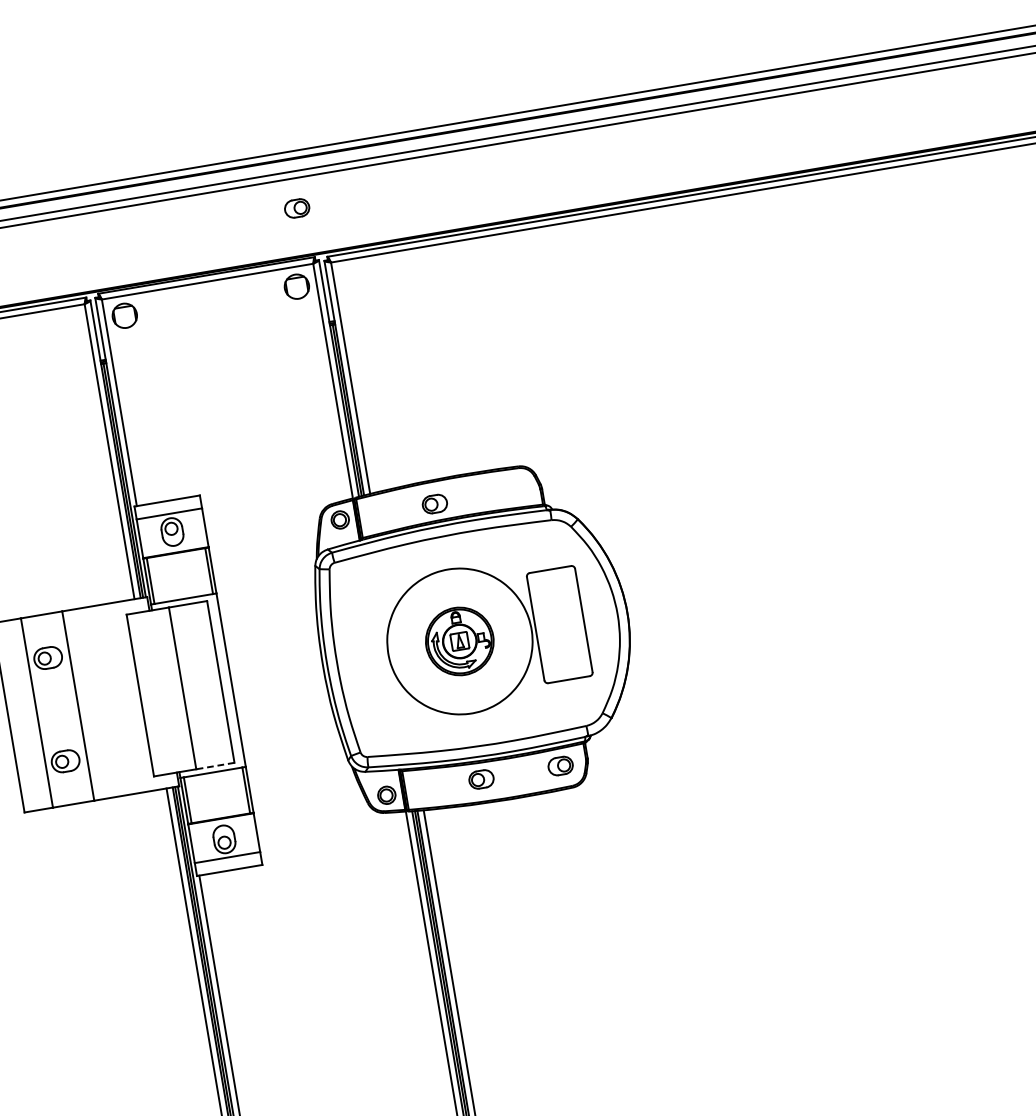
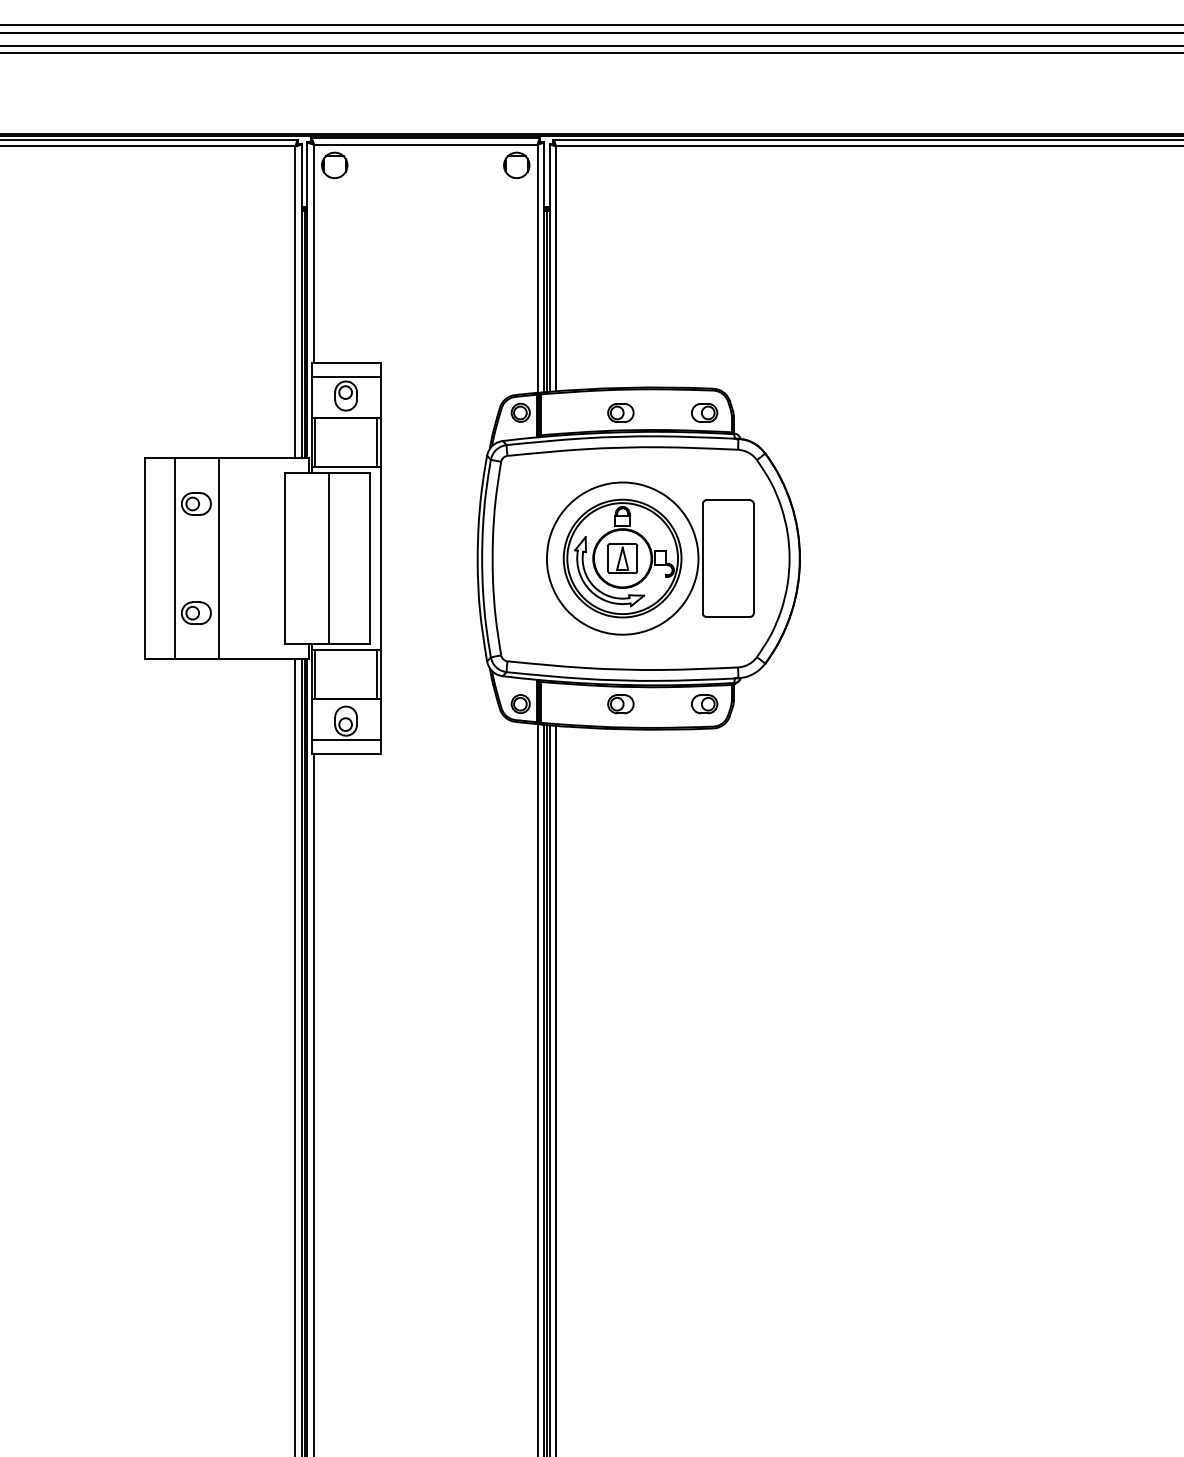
part: (296, 208) -> (704, 412), moved
part: (459, 641) -> (622, 558), size x1.67
line: (215, 766) -> (349, 644), dashed -> solid

